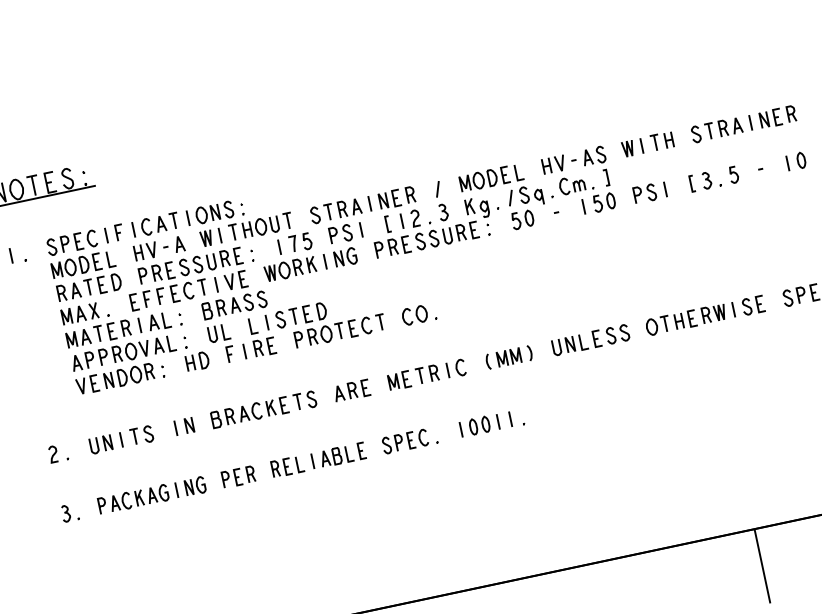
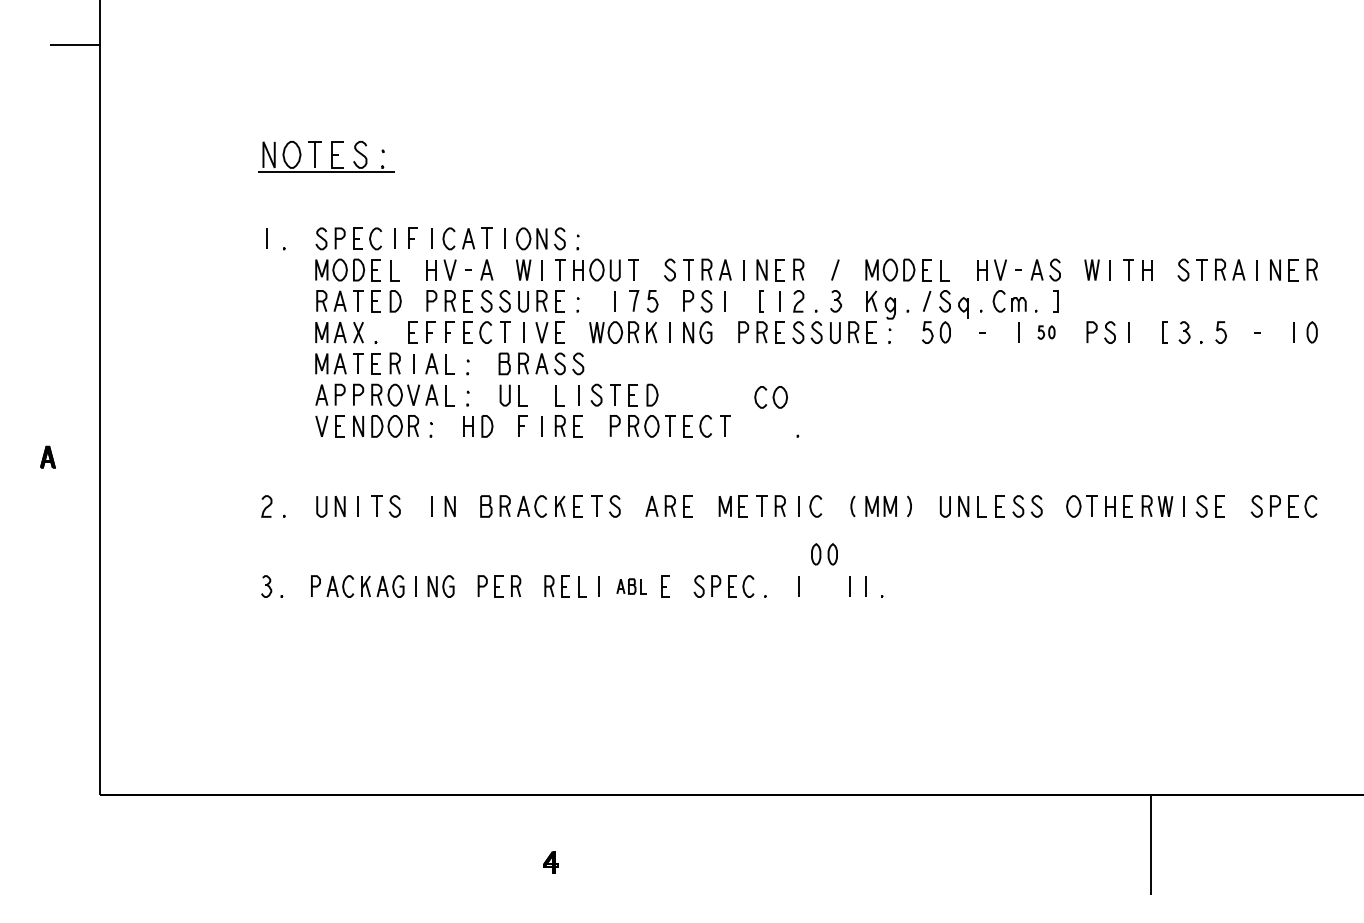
part: (604, 202) -> (1046, 332), size x0.6
part: (414, 315) -> (770, 397), moved
part: (479, 425) -> (824, 554), moved
part: (336, 456) -> (631, 586), size x0.7

